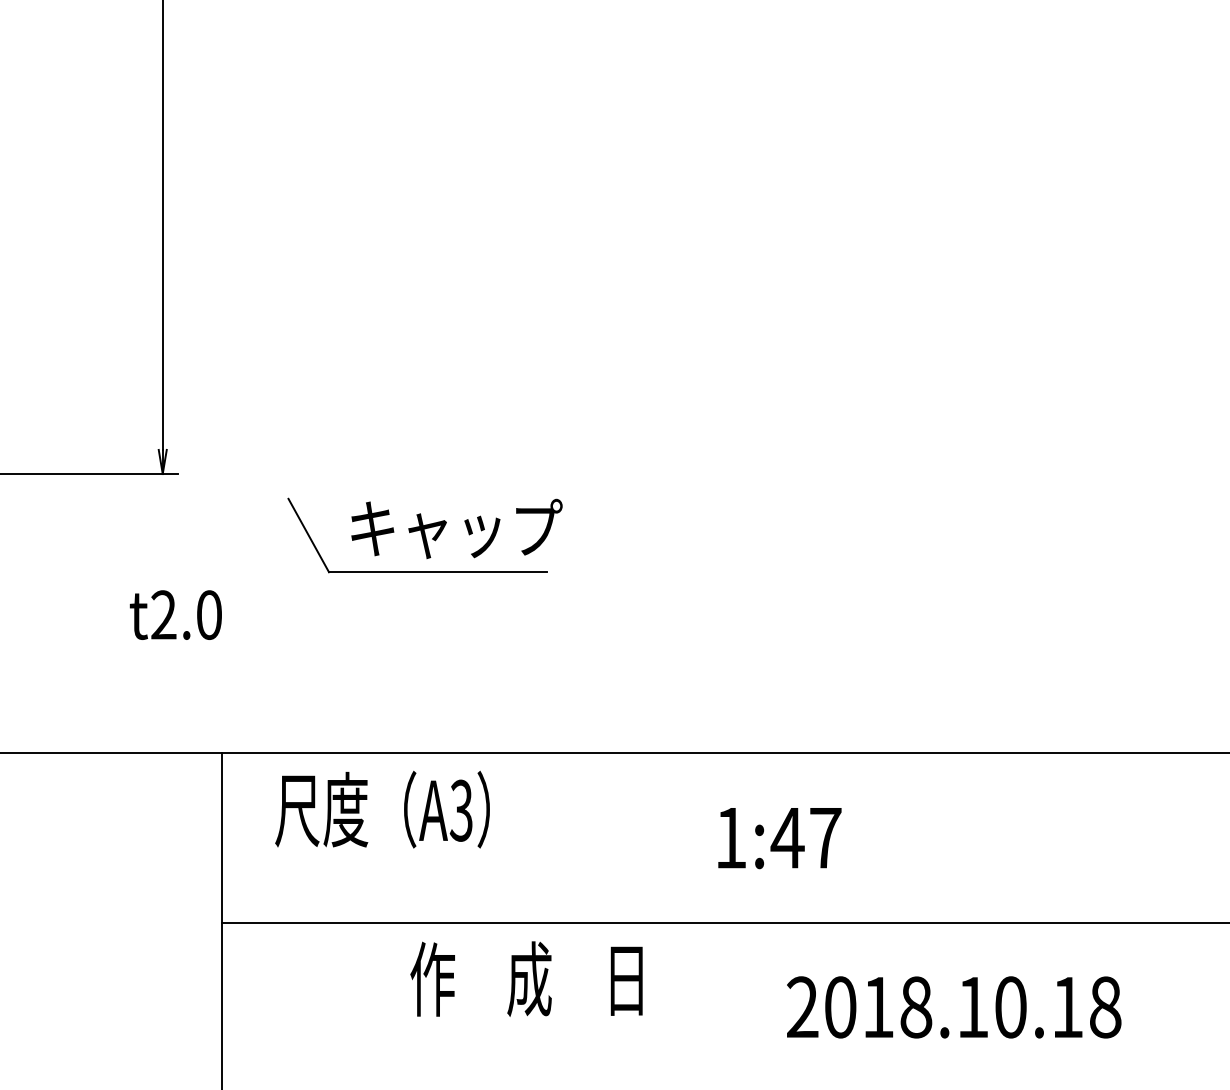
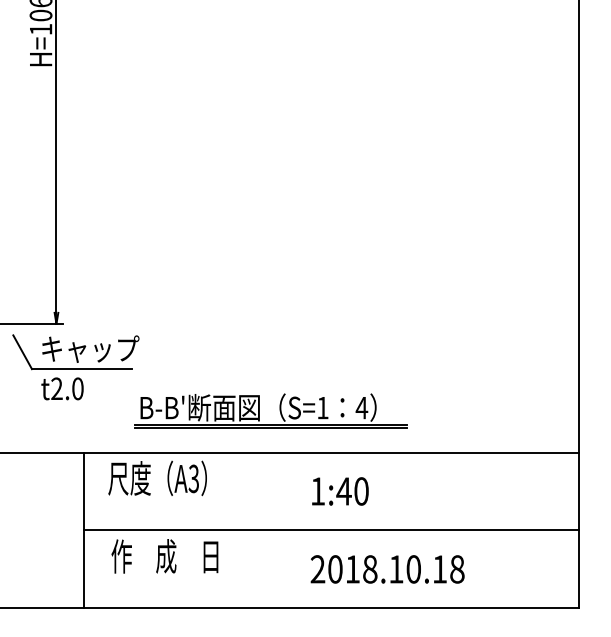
part: (423, 536) -> (75, 352), moved
part: (647, 662) -> (279, 410), added
text: (825, 838) -> (361, 491), 1:47 -> 1:40
text: (525, 979) -> (164, 556), moved
text: (953, 1007) -> (387, 569), moved

